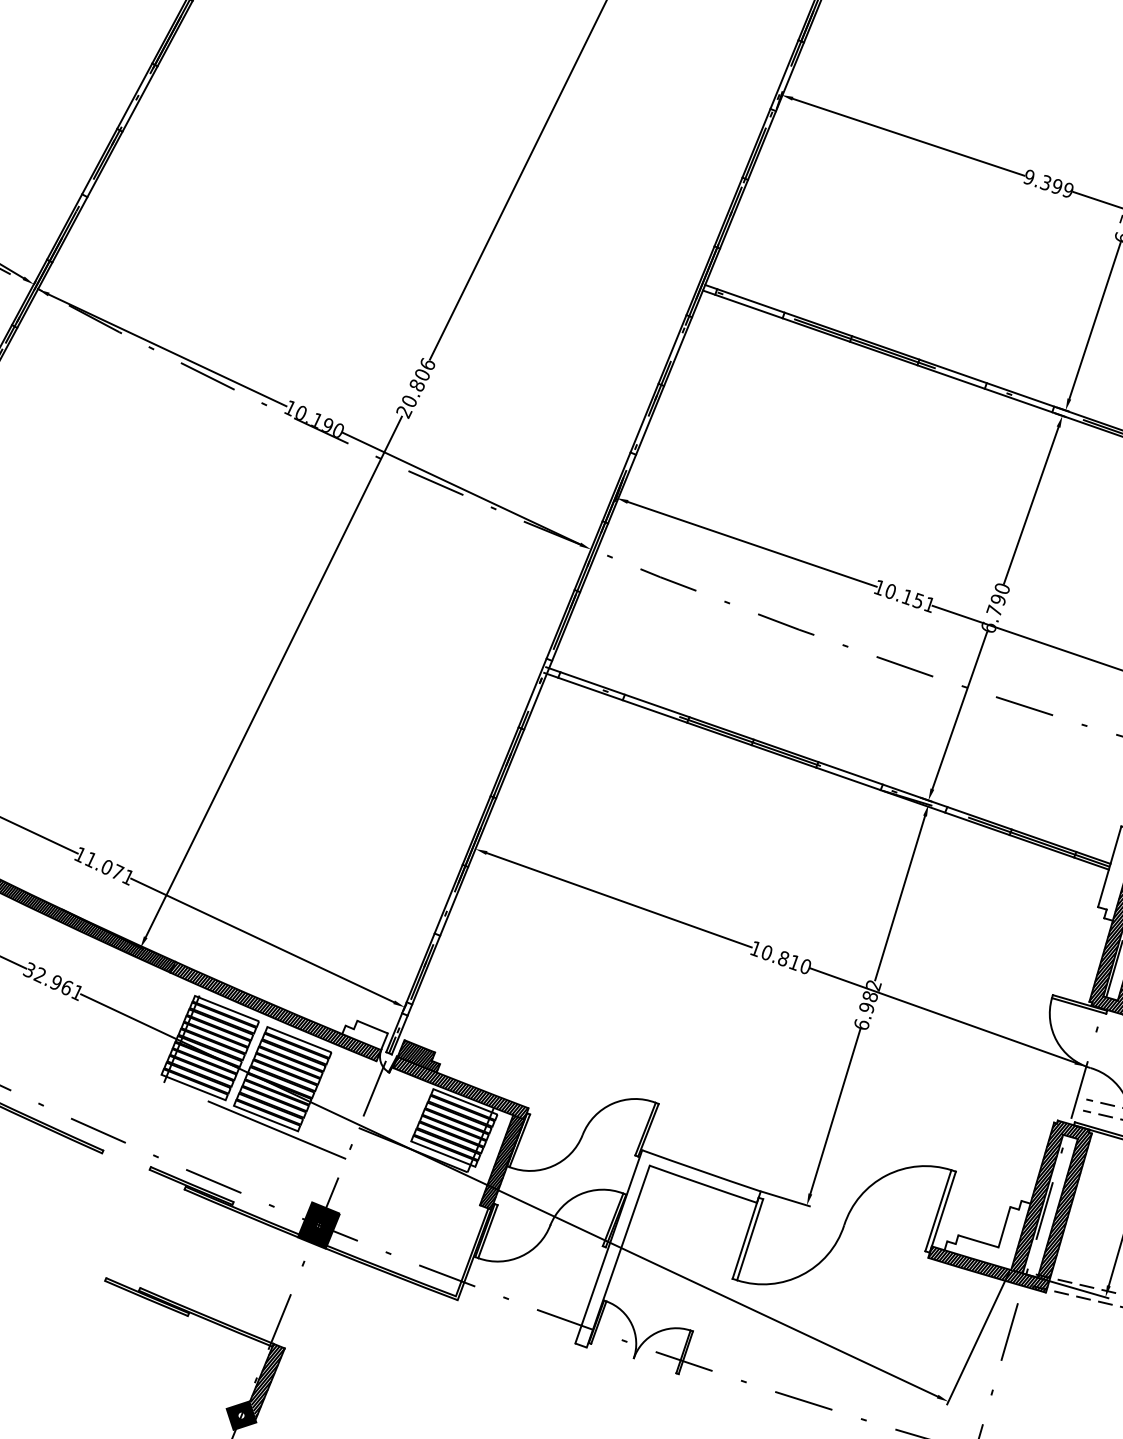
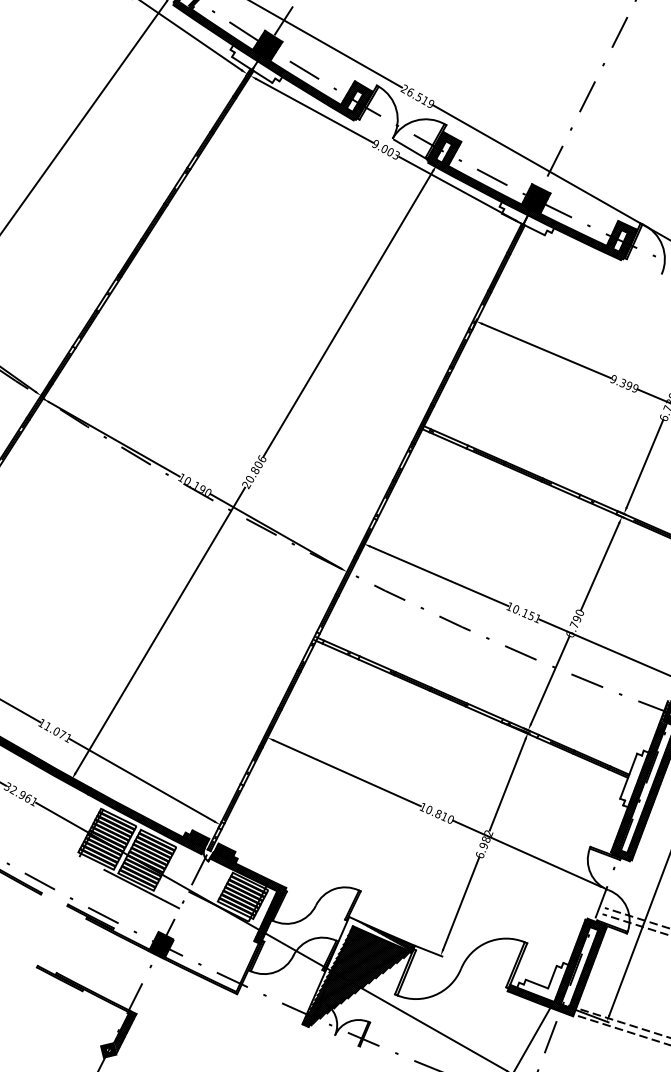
hatch: (363, 1036) -> (195, 839), added
hatch: (665, 1243) -> (358, 971), added

